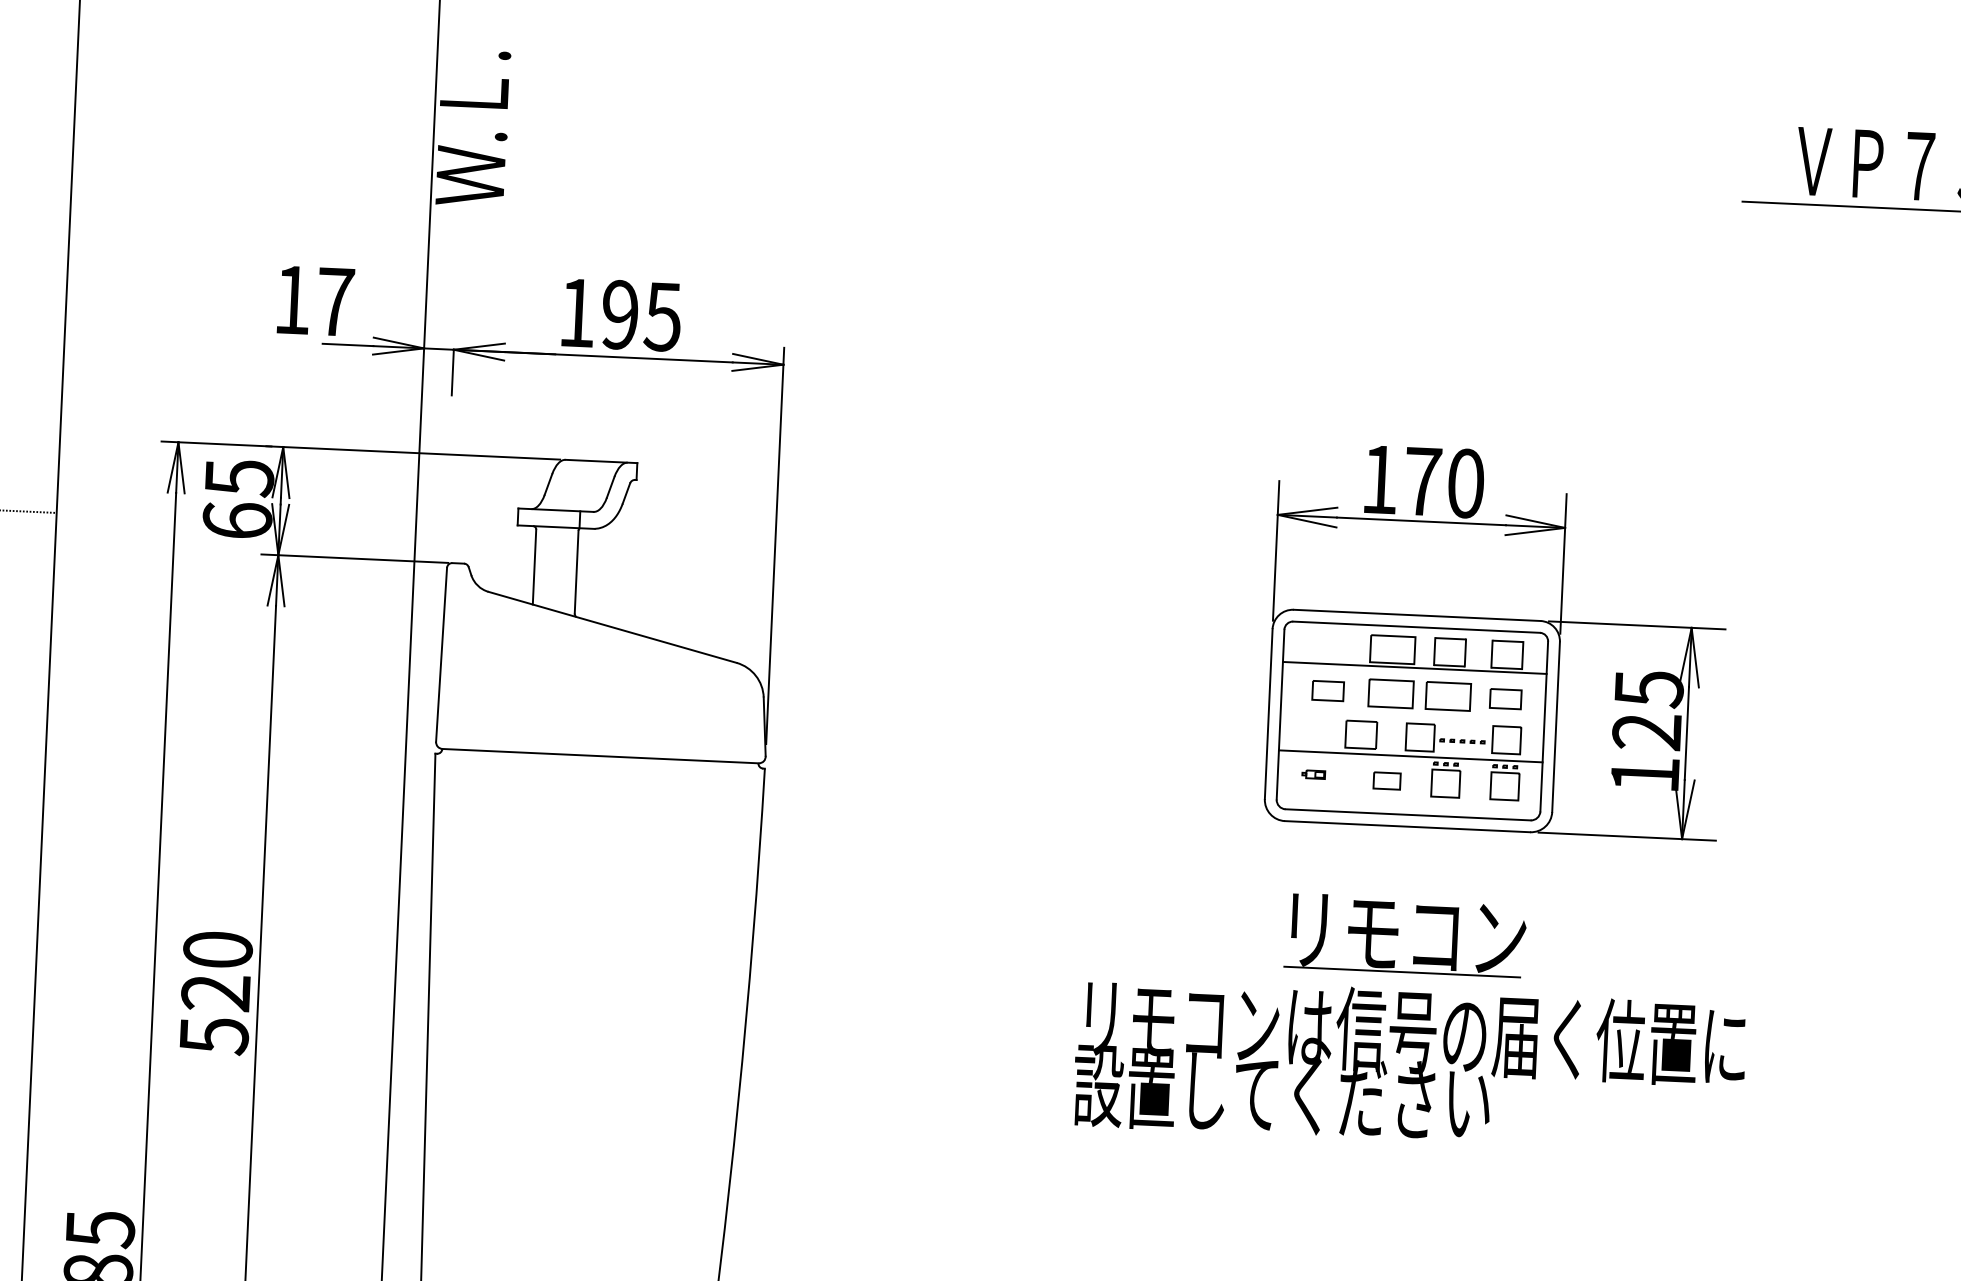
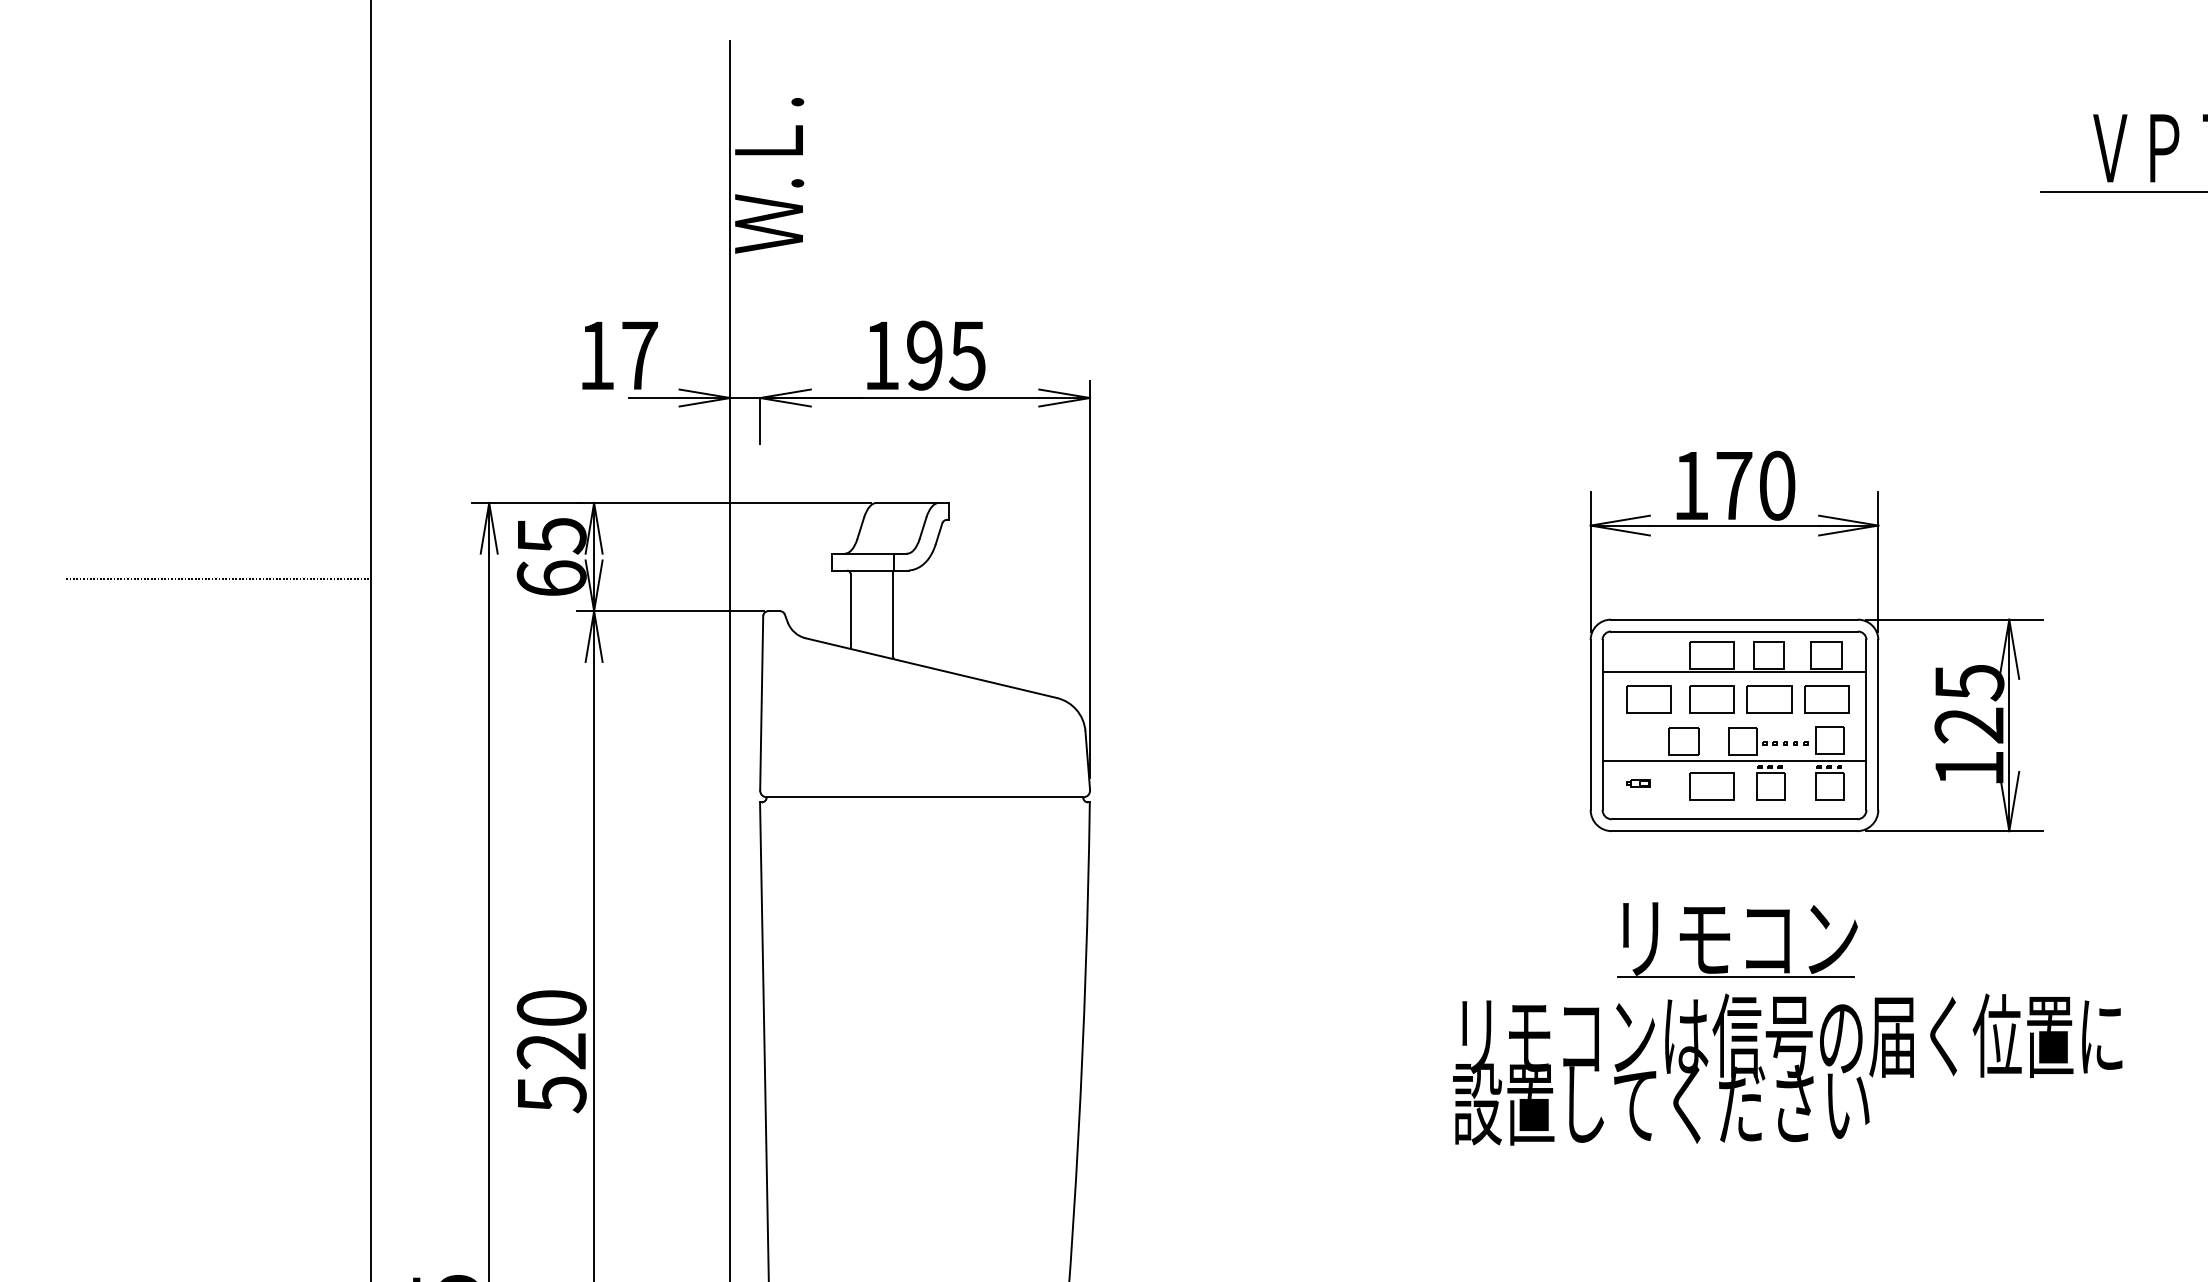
part: (1327, 691) -> (1648, 699), size x1.43
part: (1505, 699) -> (1826, 699), size x1.43
part: (1386, 781) -> (1711, 786), size x1.67
text: (1409, 1065) -> (1787, 1069), moved

